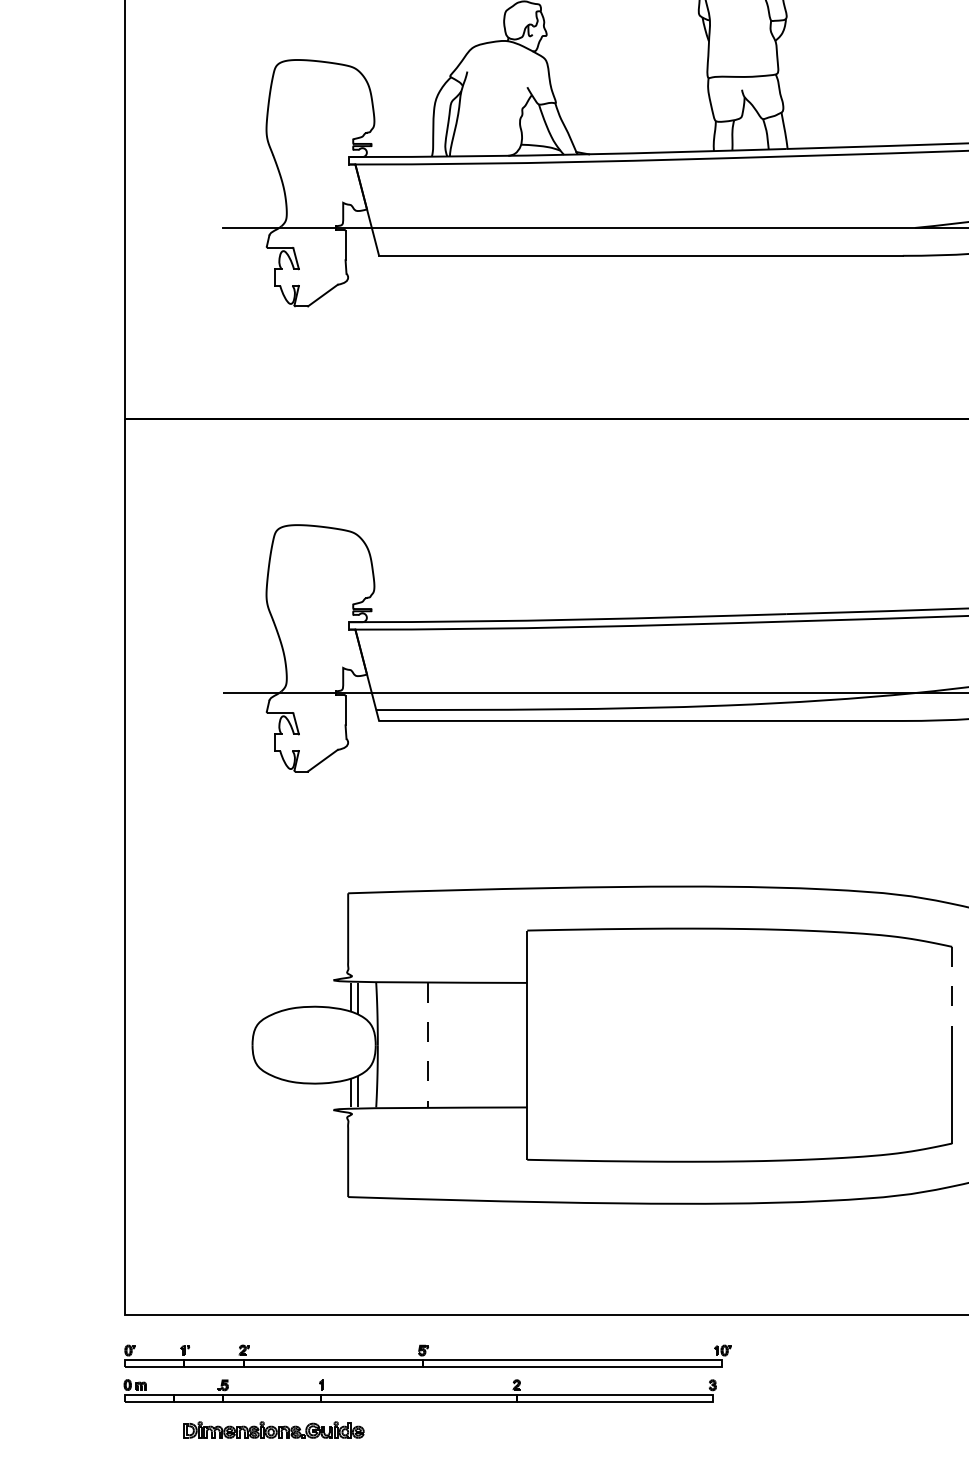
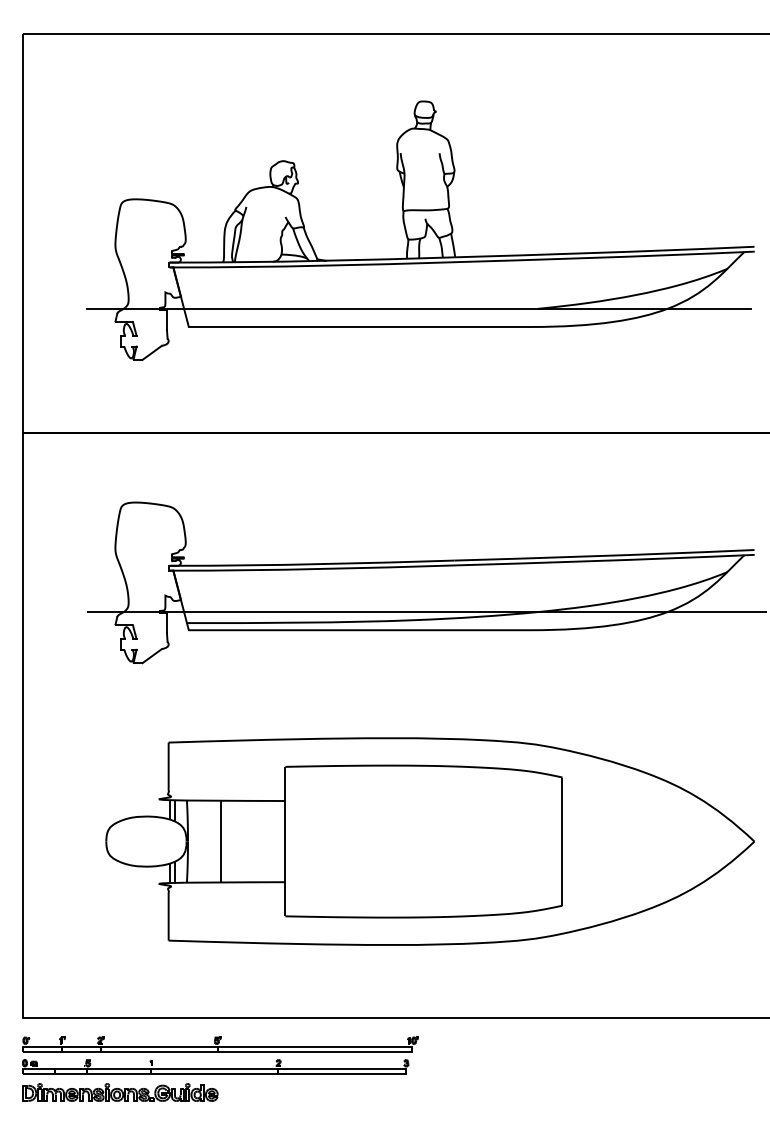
line: (952, 995) -> (562, 809), dashed -> solid
line: (427, 1045) -> (220, 841), dashed -> solid
part: (274, 1430) -> (120, 1092), size x1.67

